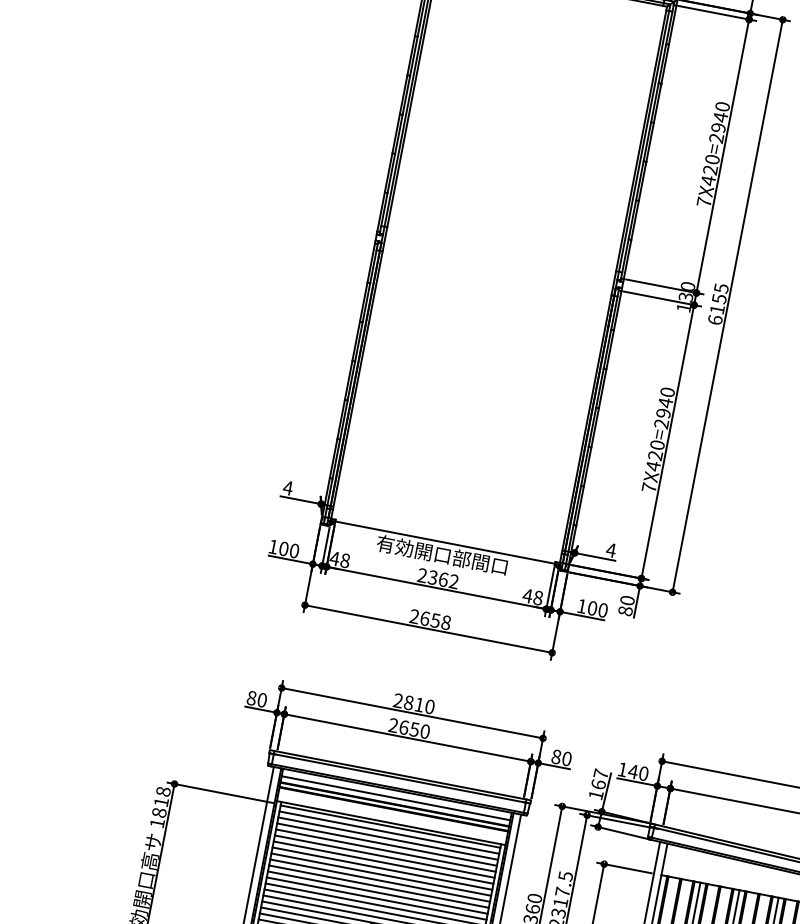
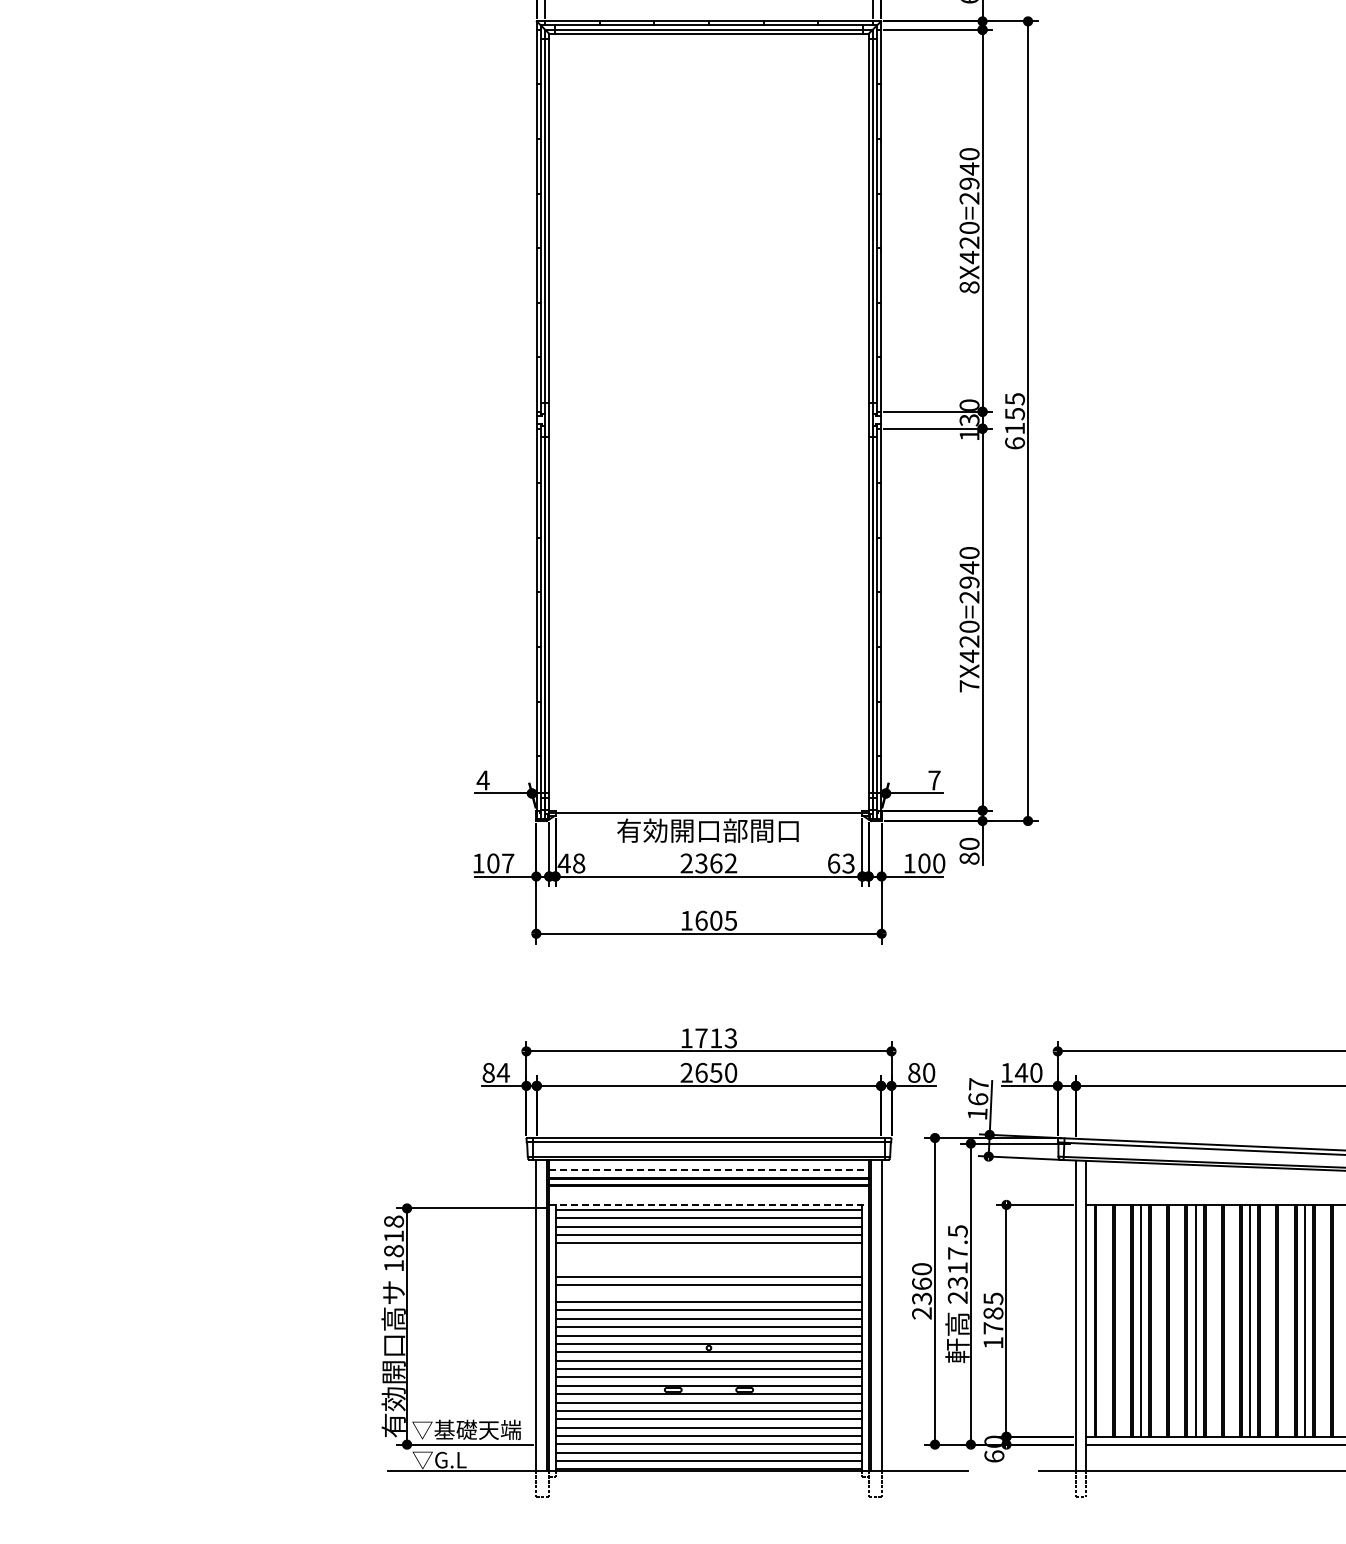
text: (704, 202) -> (969, 287), 7X420=2940 -> 8X420=2940
text: (611, 550) -> (934, 780), 4 -> 7
text: (294, 551) -> (508, 863), 100 -> 107
text: (532, 596) -> (840, 863), 48 -> 63
text: (430, 619) -> (708, 920), 2658 -> 1605
text: (262, 699) -> (503, 1072), 80 -> 84
text: (413, 703) -> (708, 1038), 2810 -> 1713
line: (395, 798) -> (708, 1170), solid -> dashed
line: (390, 822) -> (708, 1204), solid -> dashed
line: (384, 856) -> (708, 1251), removed
line: (383, 862) -> (708, 1260), removed
line: (382, 868) -> (708, 1268), removed
line: (378, 886) -> (708, 1293), removed

